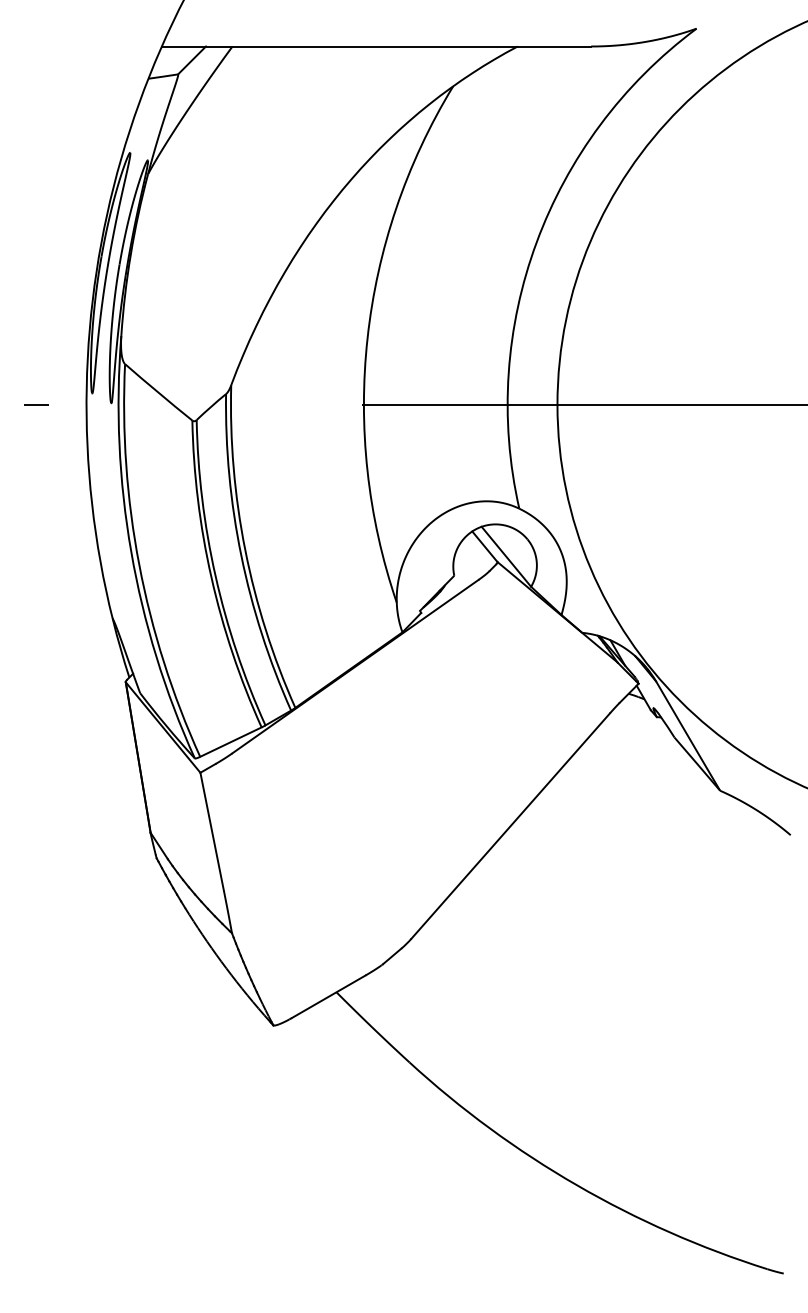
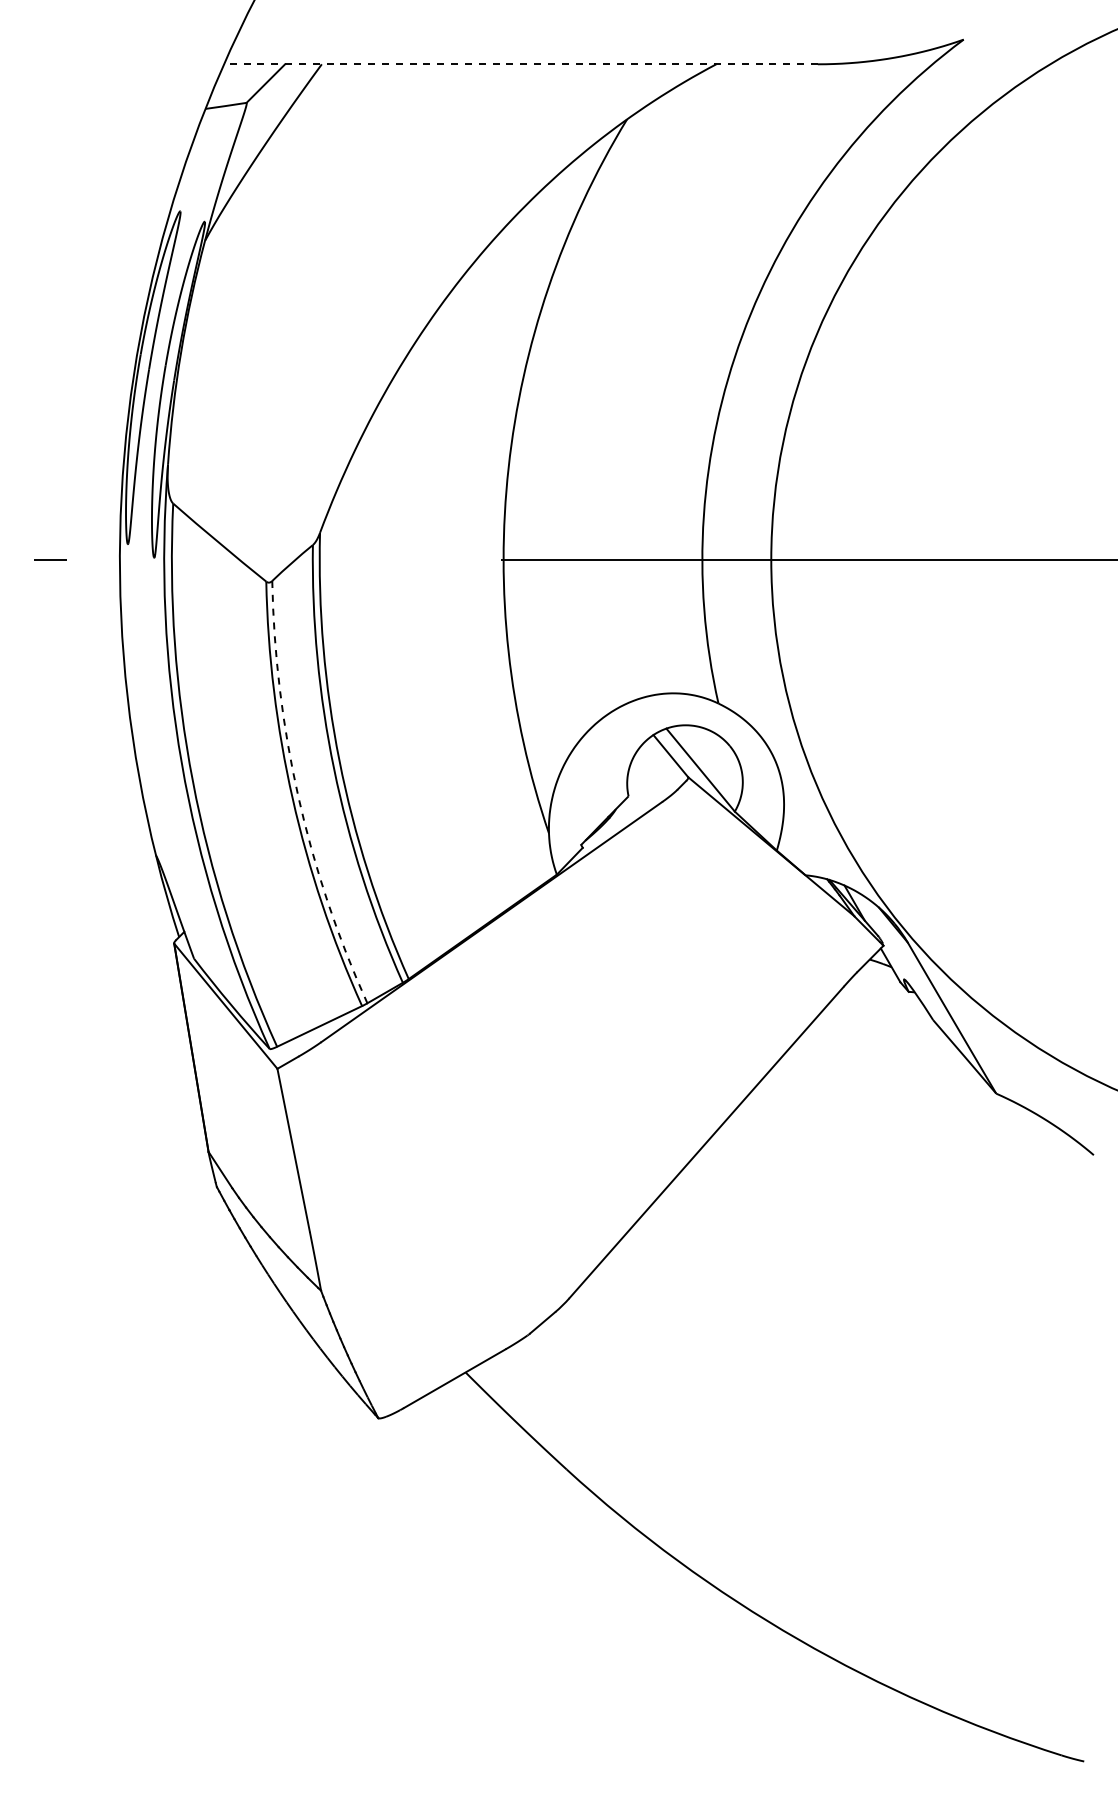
line: (376, 46) -> (520, 64), solid -> dashed
arc: (215, 575) -> (298, 796), solid -> dashed

